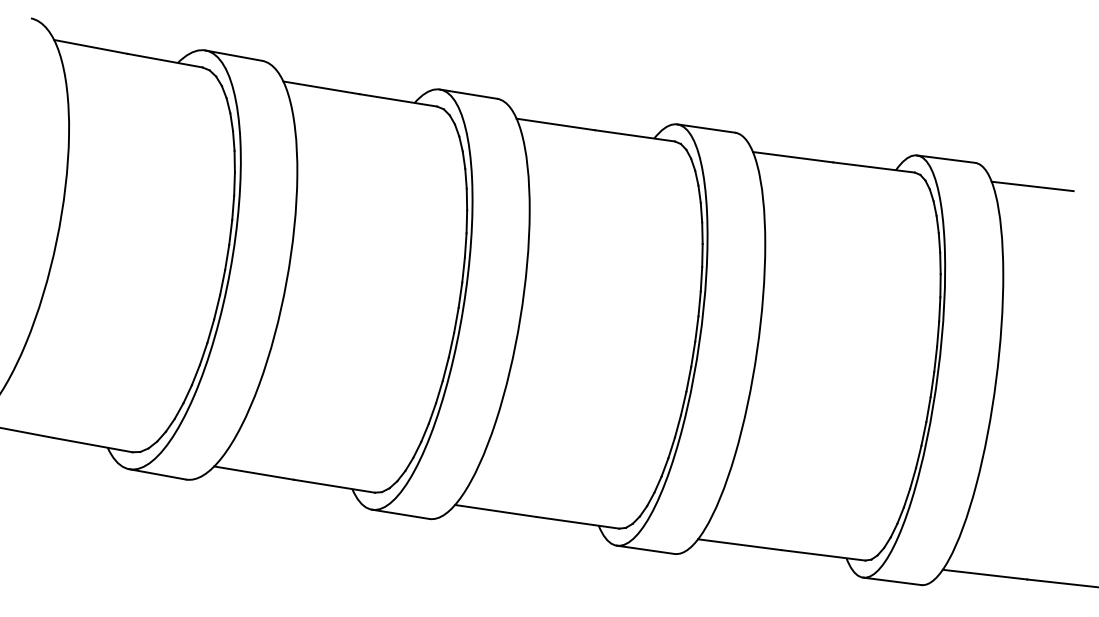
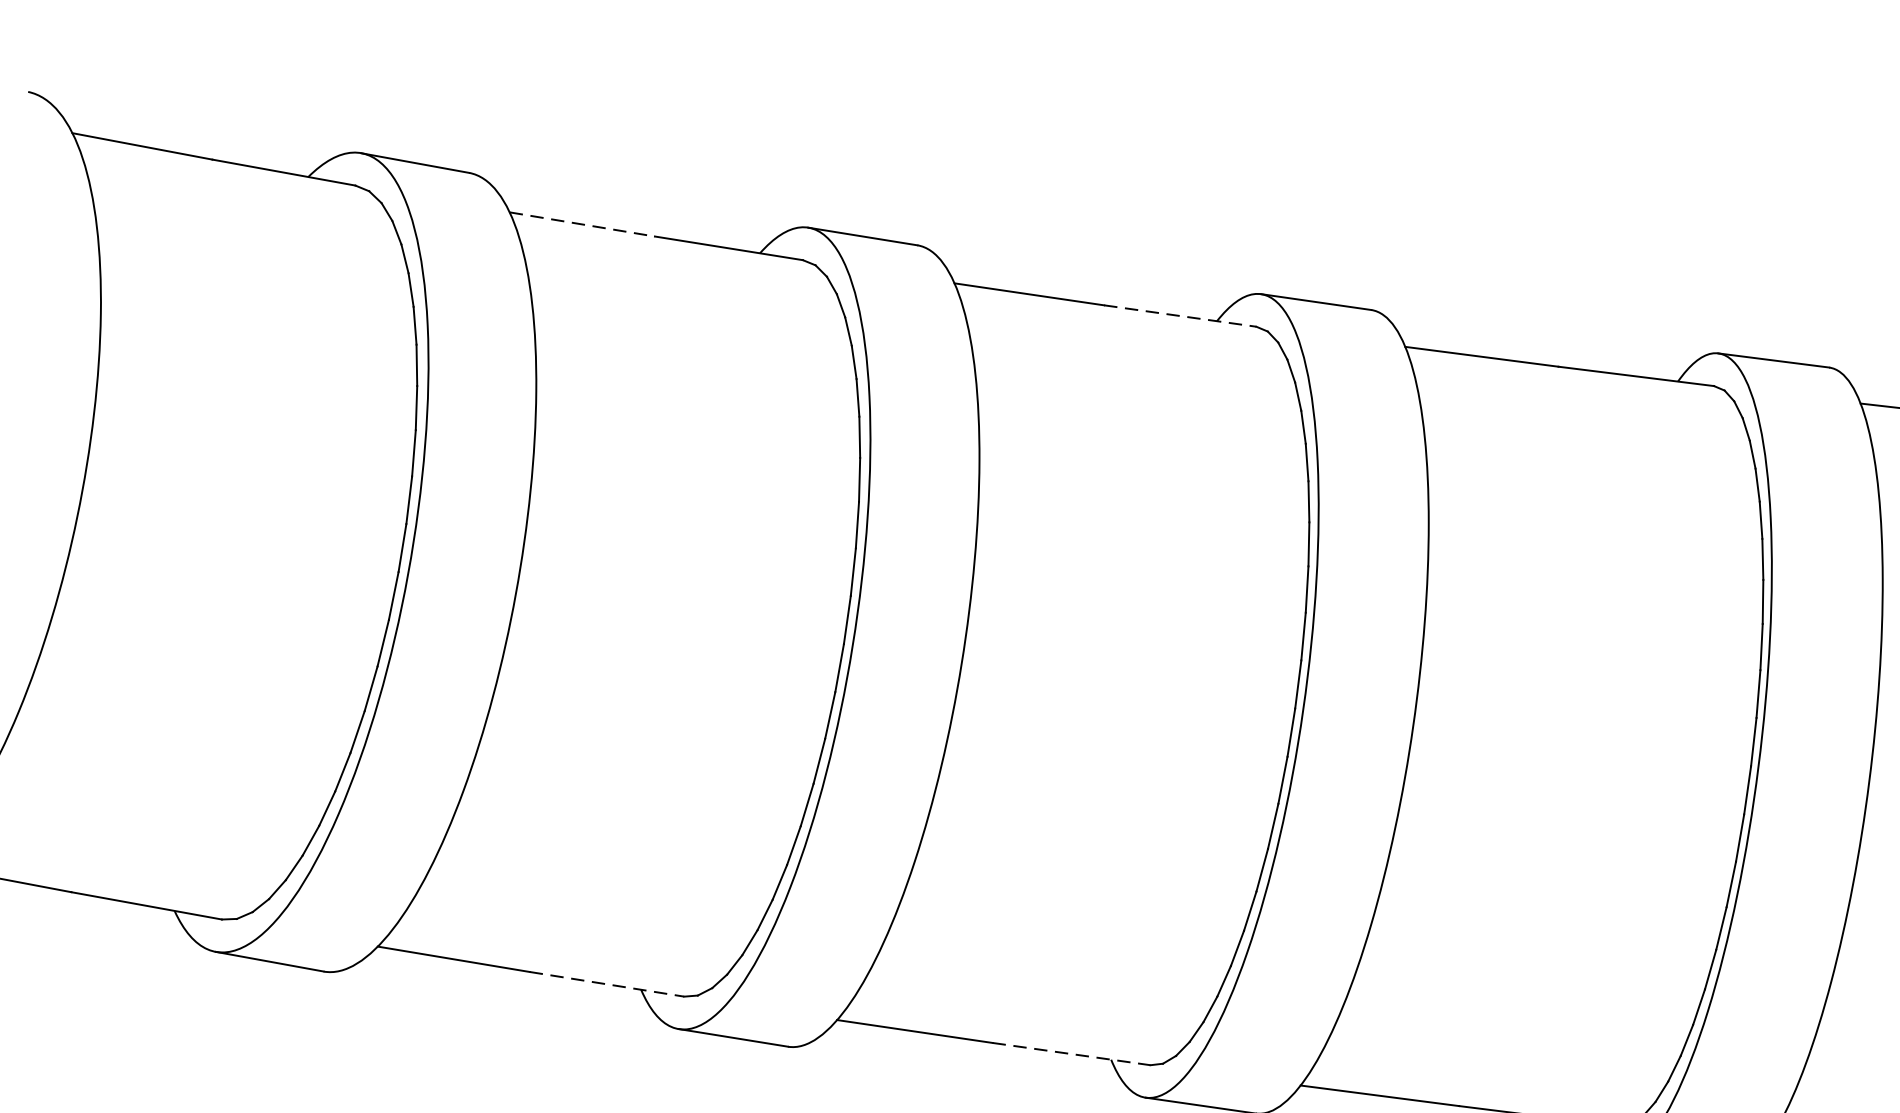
line: (321, 87) -> (582, 223), solid -> dashed
line: (635, 135) -> (1181, 315), solid -> dashed
line: (334, 486) -> (607, 984), solid -> dashed
line: (578, 522) -> (1072, 1053), solid -> dashed

